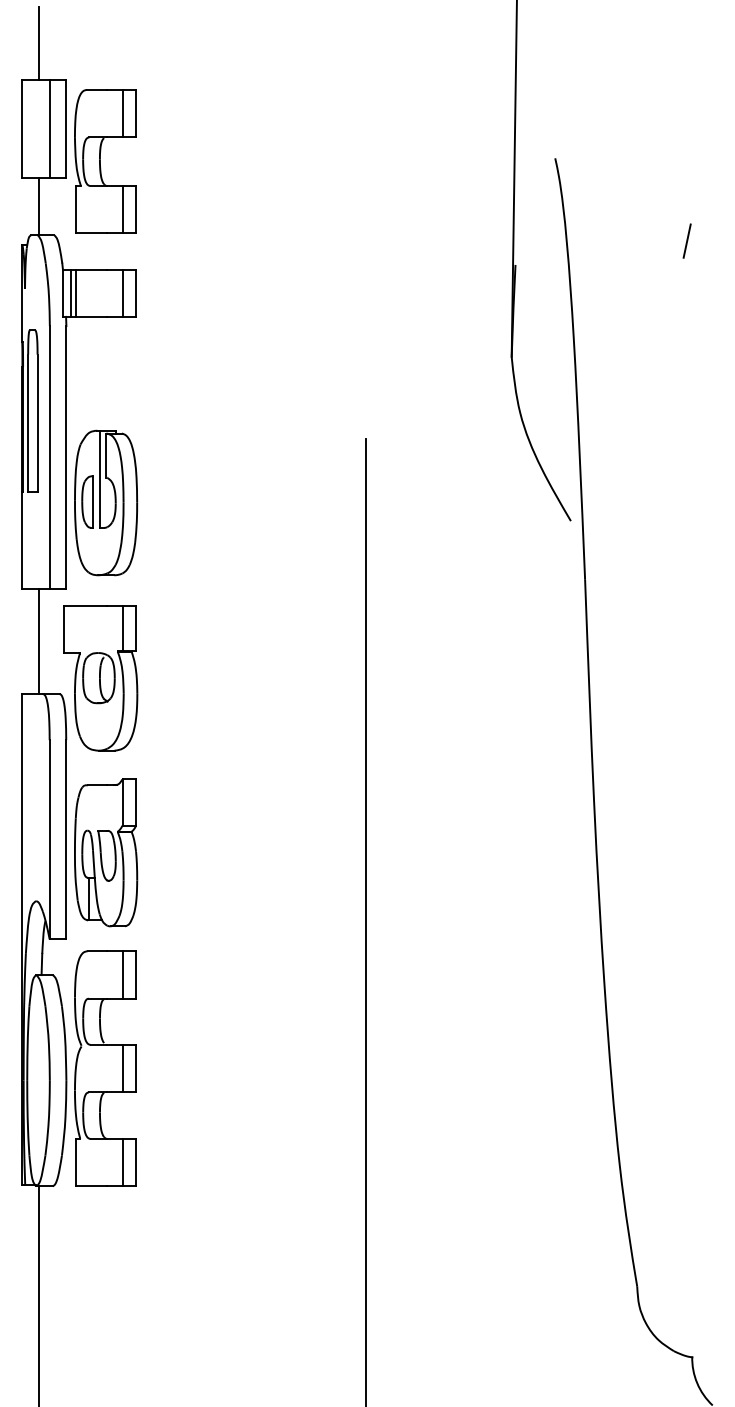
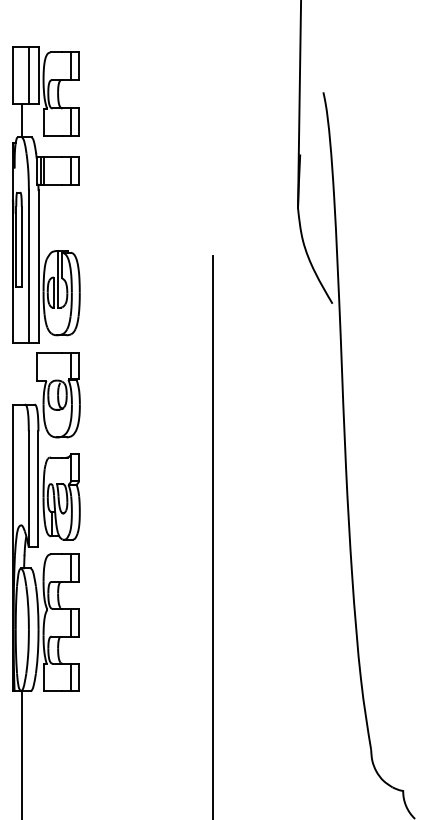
line: (38, 43) -> (22, 25), removed
line: (687, 240) -> (400, 140), removed
line: (38, 640) -> (22, 373), removed

